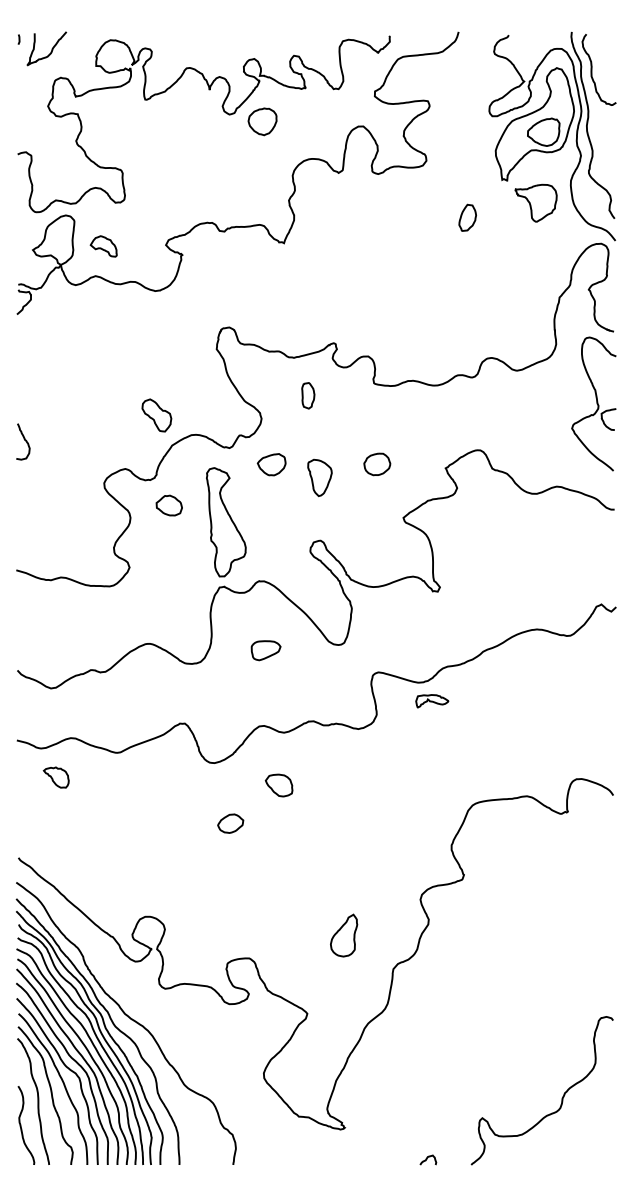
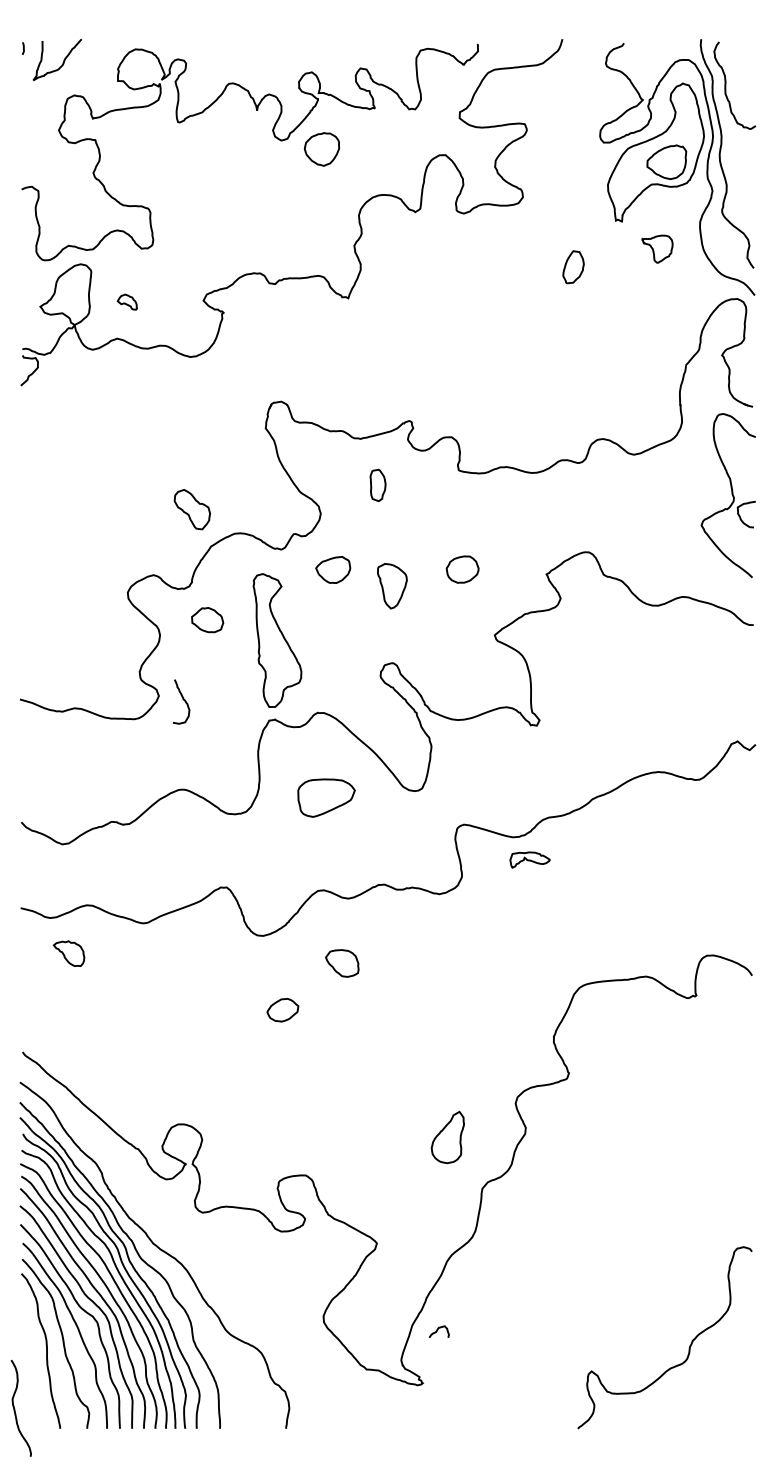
part: (536, 202) -> (657, 248), size x0.6
part: (103, 245) -> (127, 301), size x0.6
curve: (24, 439) -> (182, 699), moved
part: (265, 650) -> (325, 797), size x1.6
part: (343, 935) -> (447, 1137), moved
curve: (21, 1126) -> (15, 1409), moved
curve: (427, 1159) -> (438, 1330), moved

